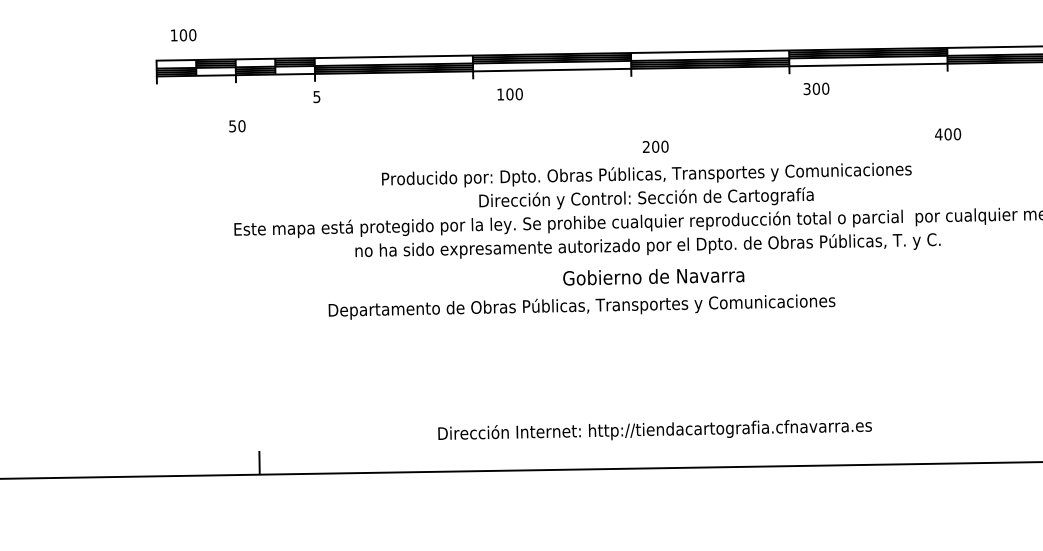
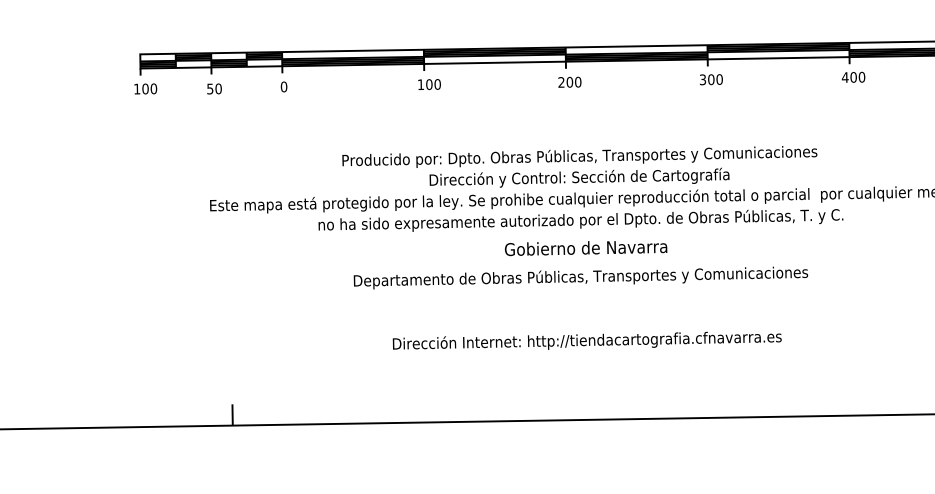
text: (183, 35) -> (145, 89), moved
text: (816, 88) -> (711, 79), moved
text: (509, 94) -> (428, 84), moved
text: (316, 97) -> (283, 87), 5 -> 0
text: (237, 126) -> (214, 89), moved
text: (948, 134) -> (853, 77), moved
text: (655, 146) -> (569, 82), moved
text: (581, 306) -> (580, 277), moved
text: (654, 430) -> (586, 341), moved

